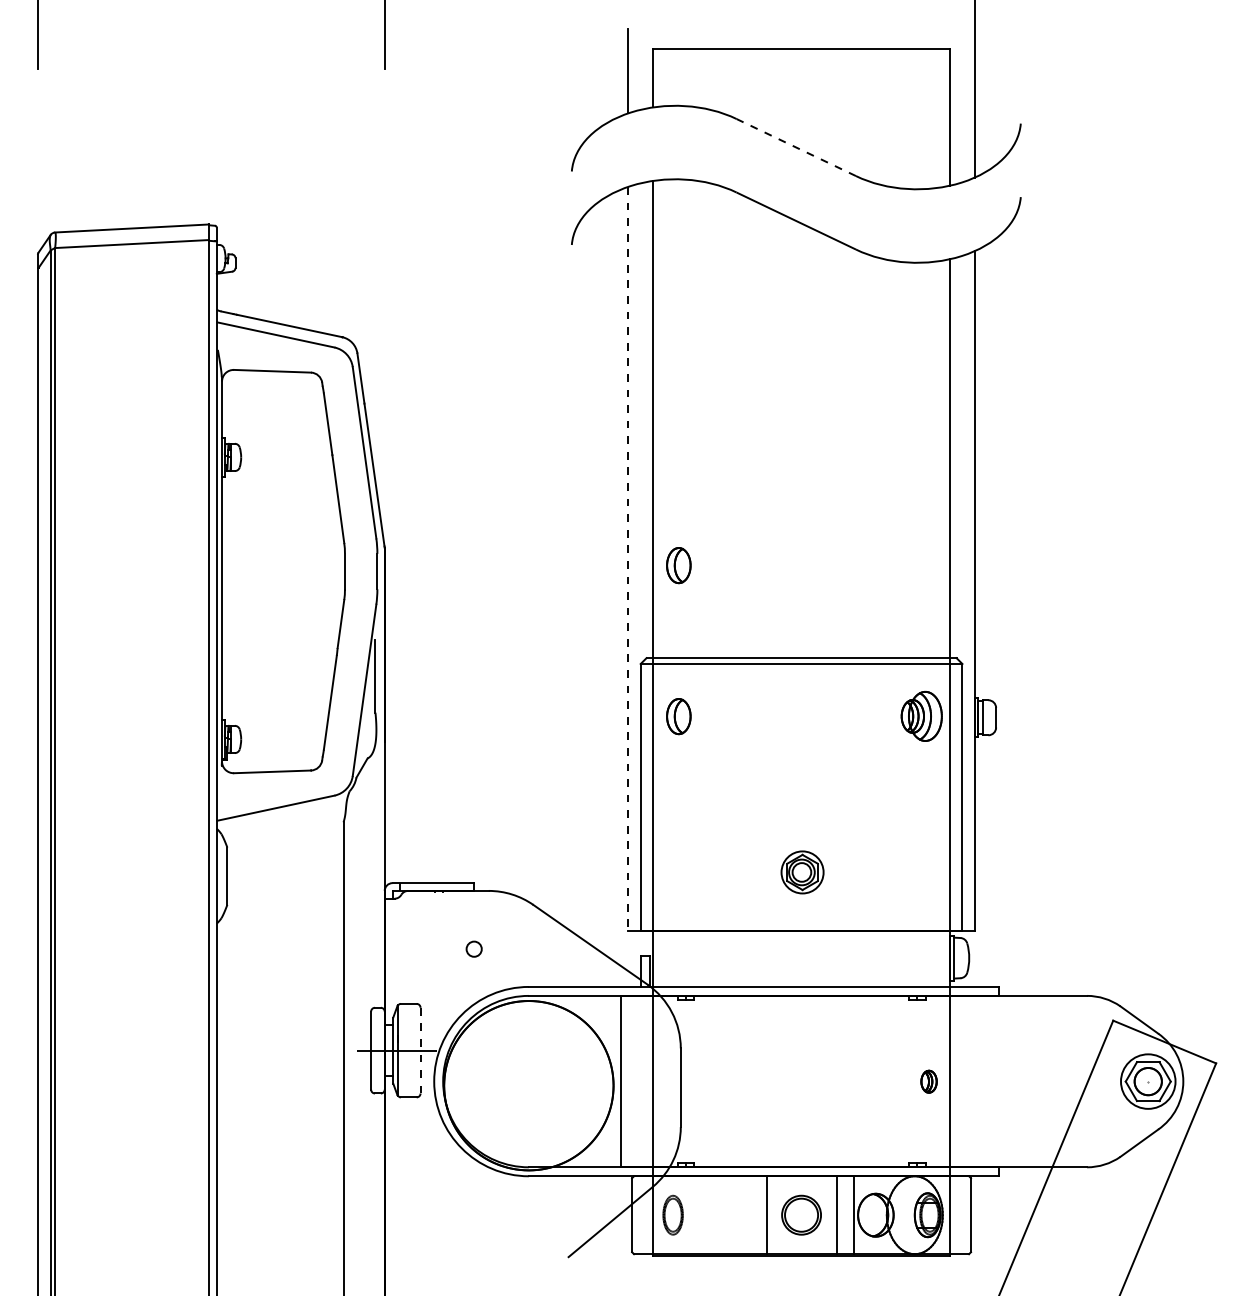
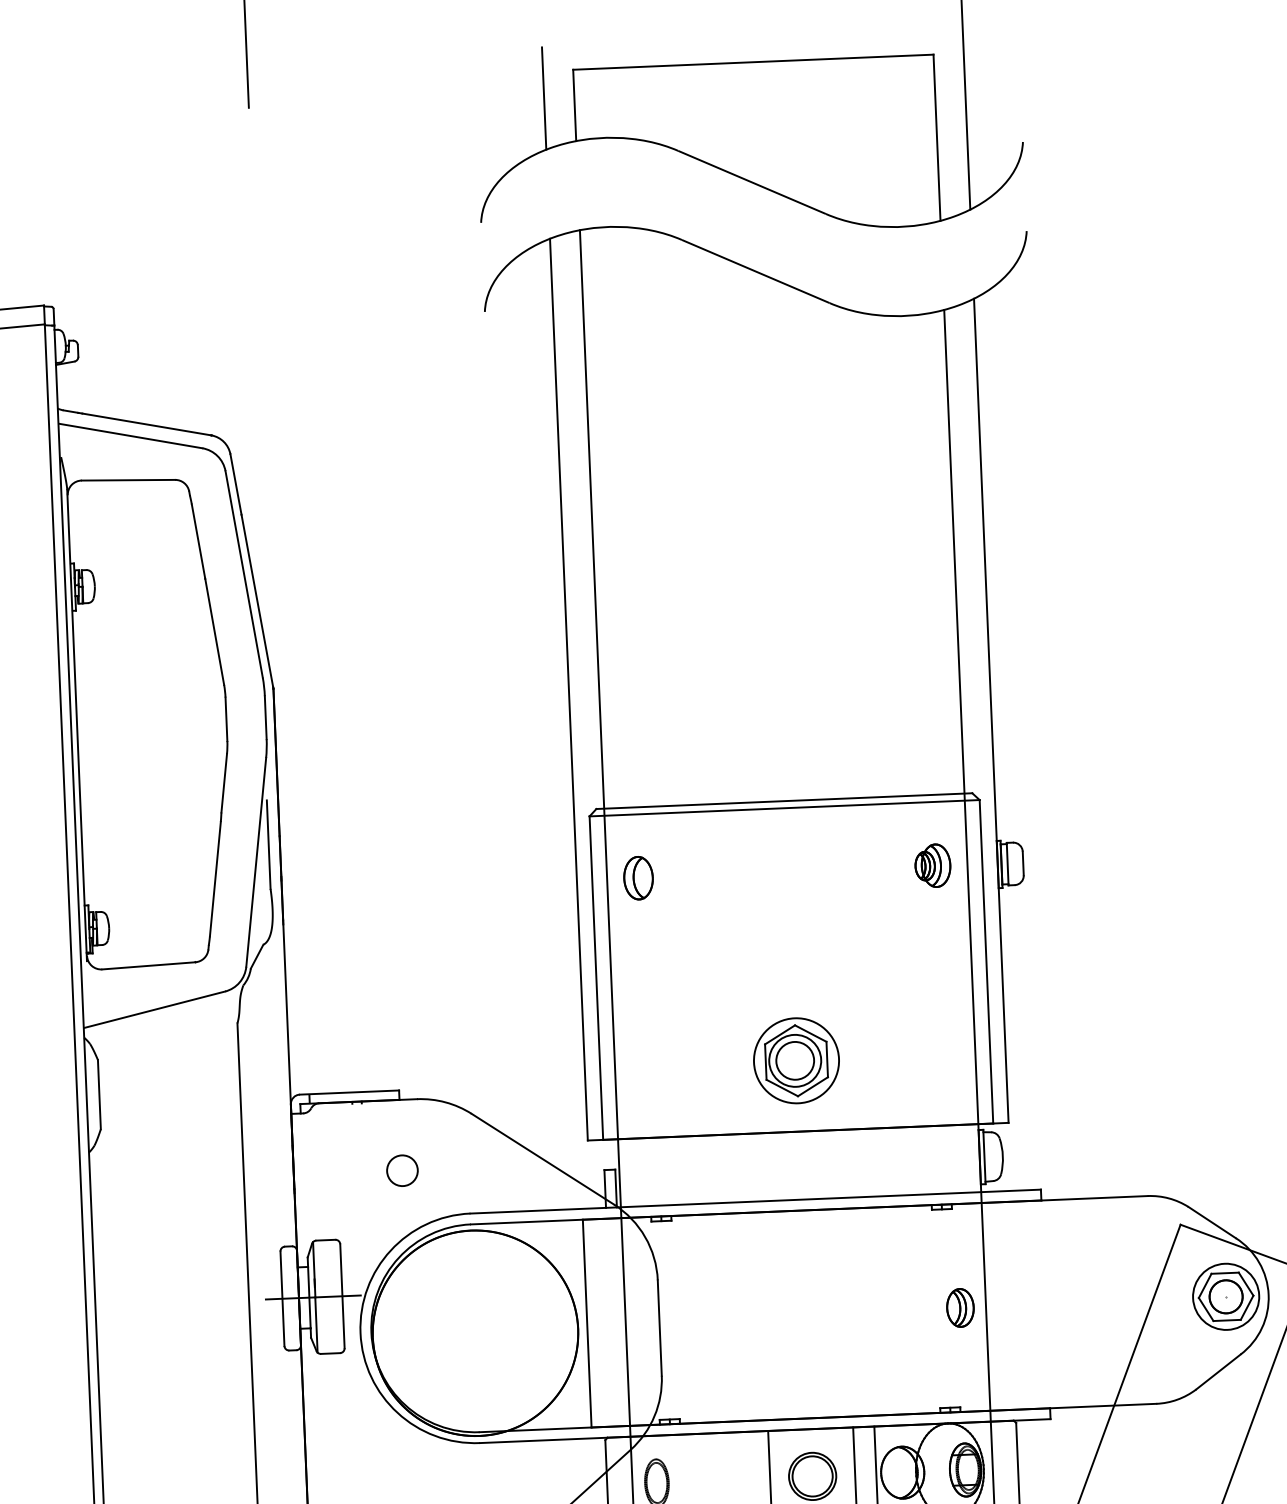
line: (795, 147) -> (751, 182), dashed -> solid
line: (628, 558) -> (569, 689), dashed -> solid
part: (678, 565) -> (630, 695), removed
part: (921, 716) -> (932, 865), size x0.71
part: (802, 872) -> (796, 1060), size x1.67
circle: (473, 948) -> (401, 1169), size x1.67
line: (420, 1050) -> (342, 1296), dashed -> solid
part: (928, 1081) -> (959, 1307), size x1.43

